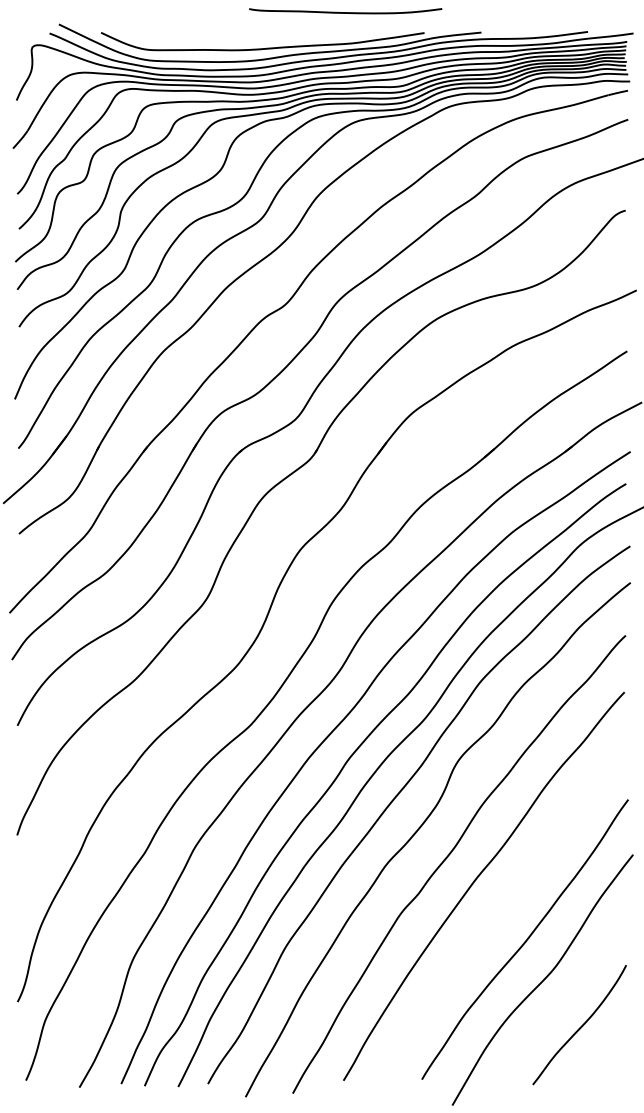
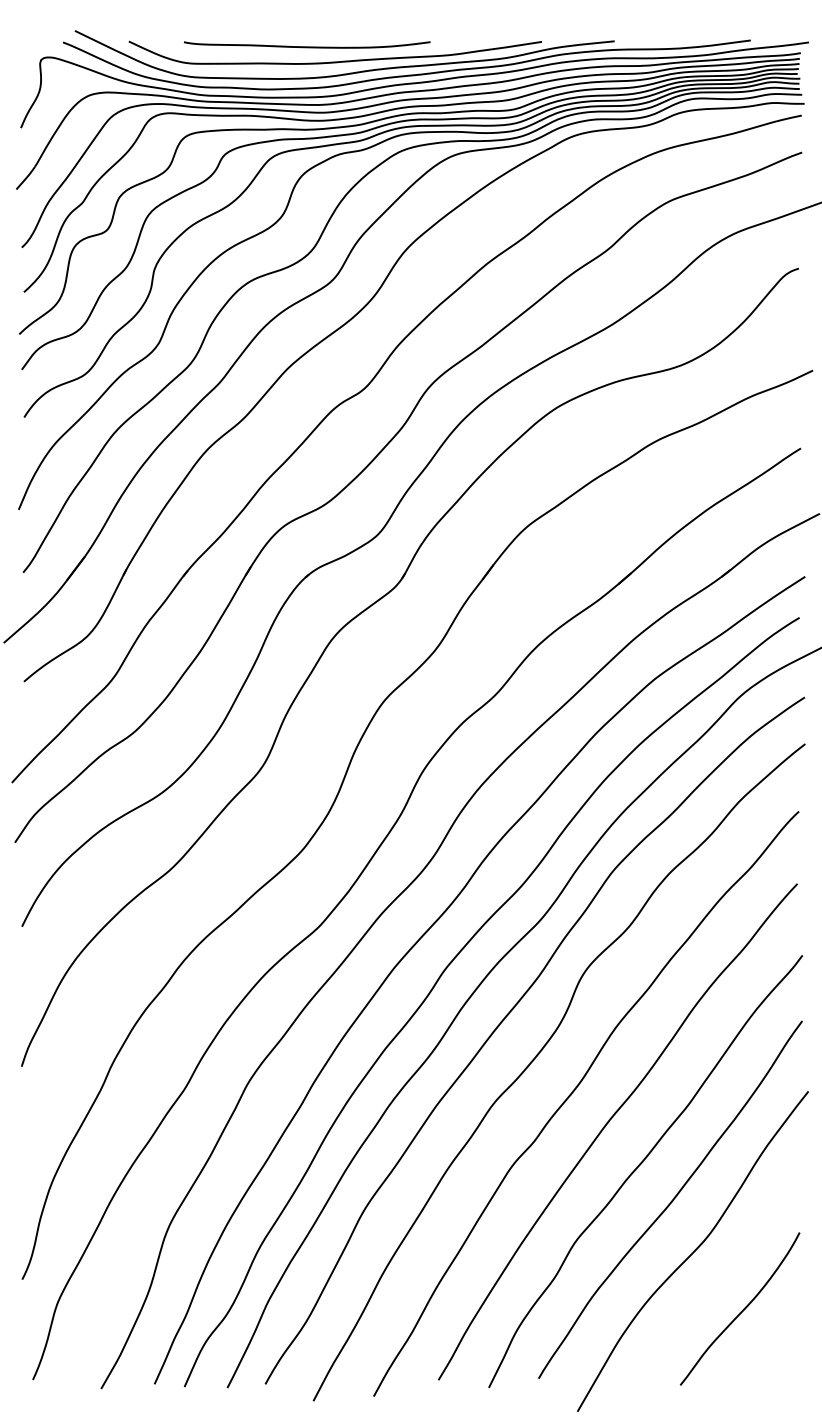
curve: (345, 12) -> (307, 46), moved
curve: (501, 912) -> (640, 1165), added

